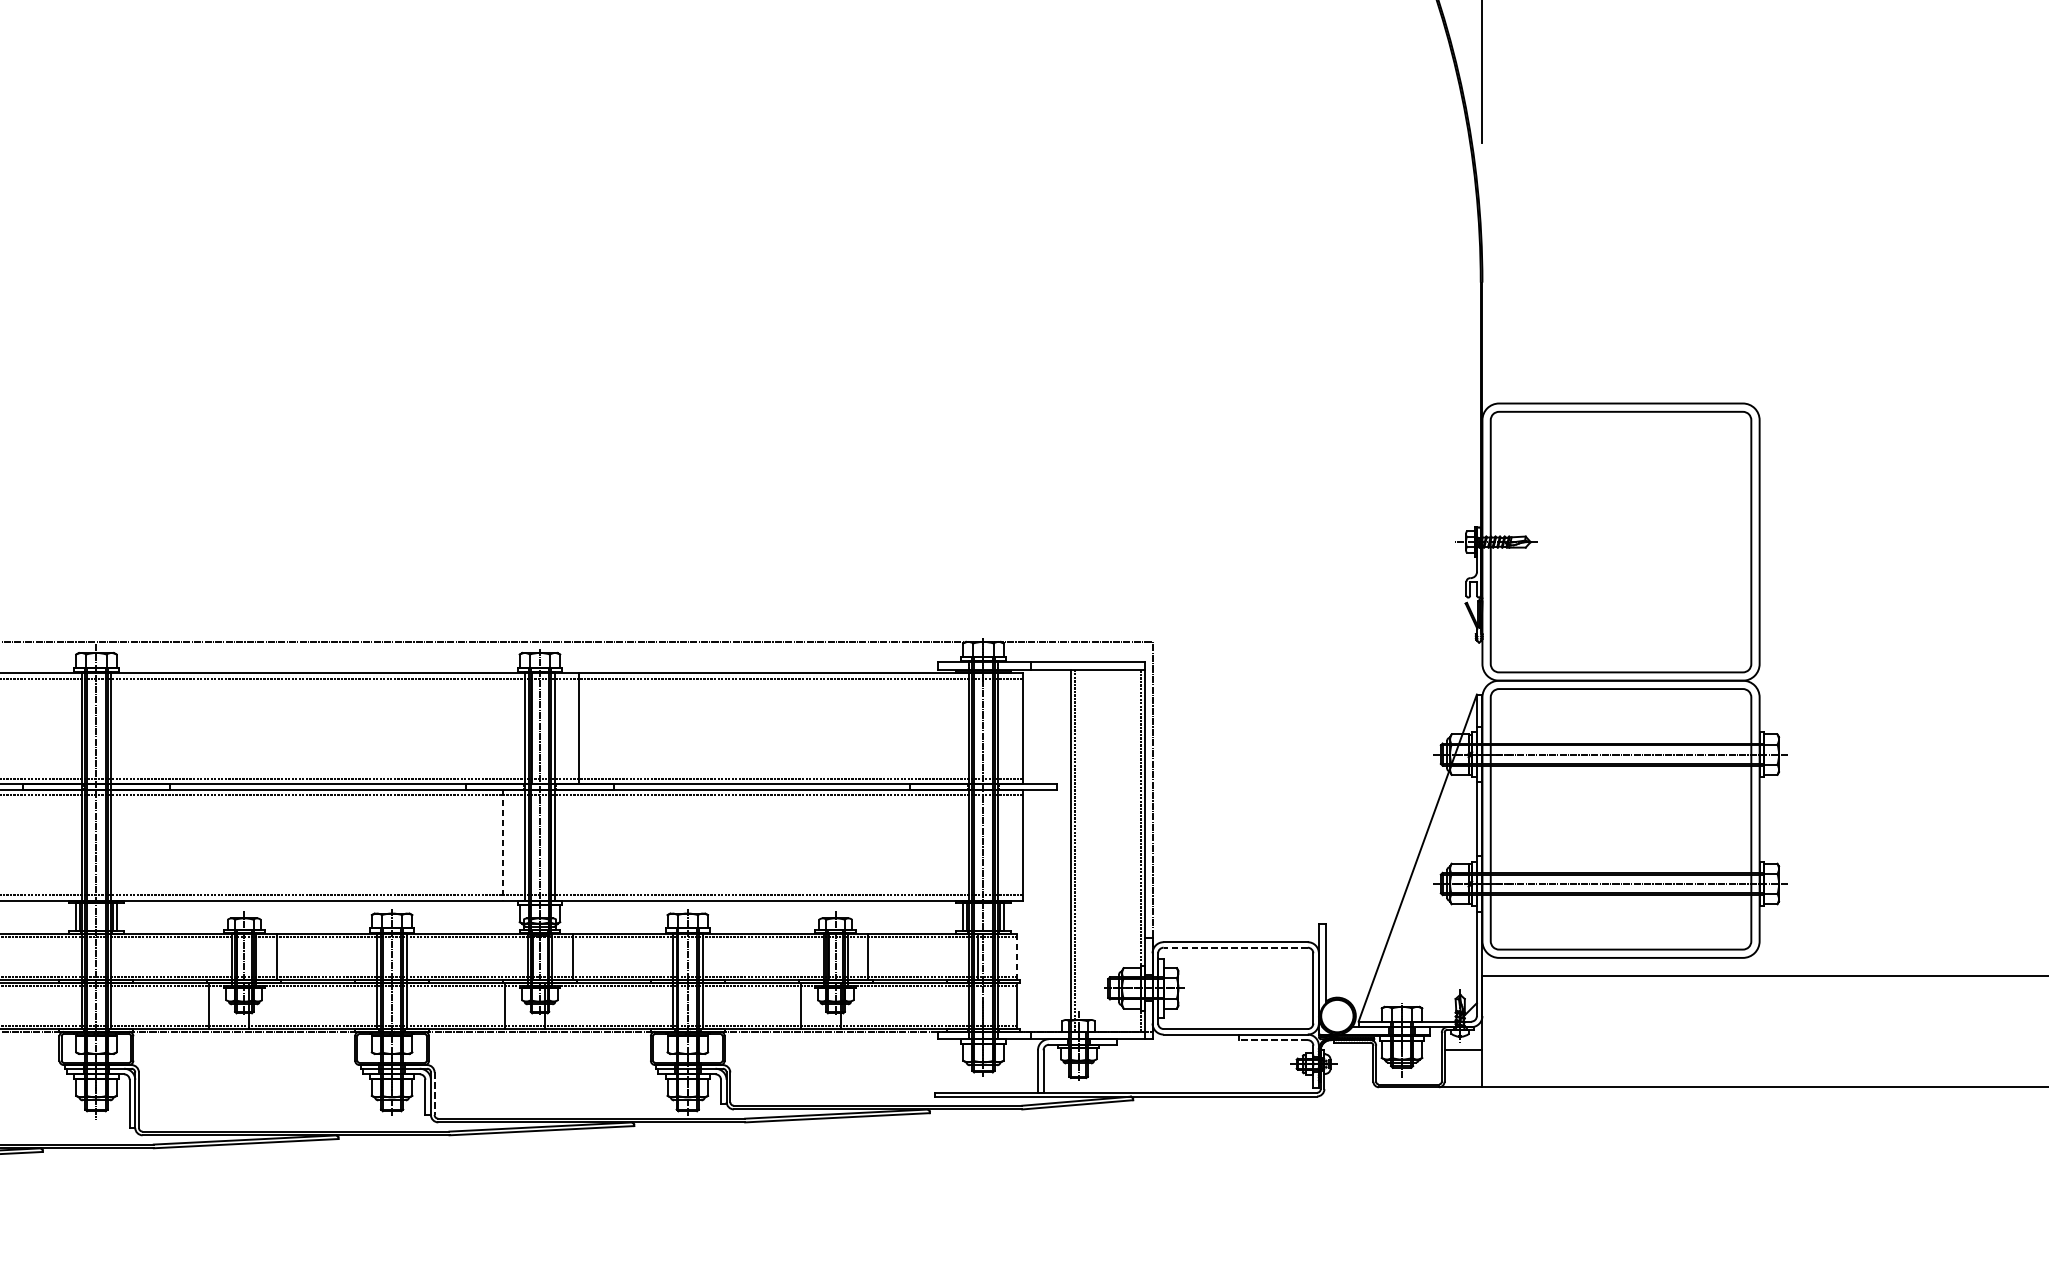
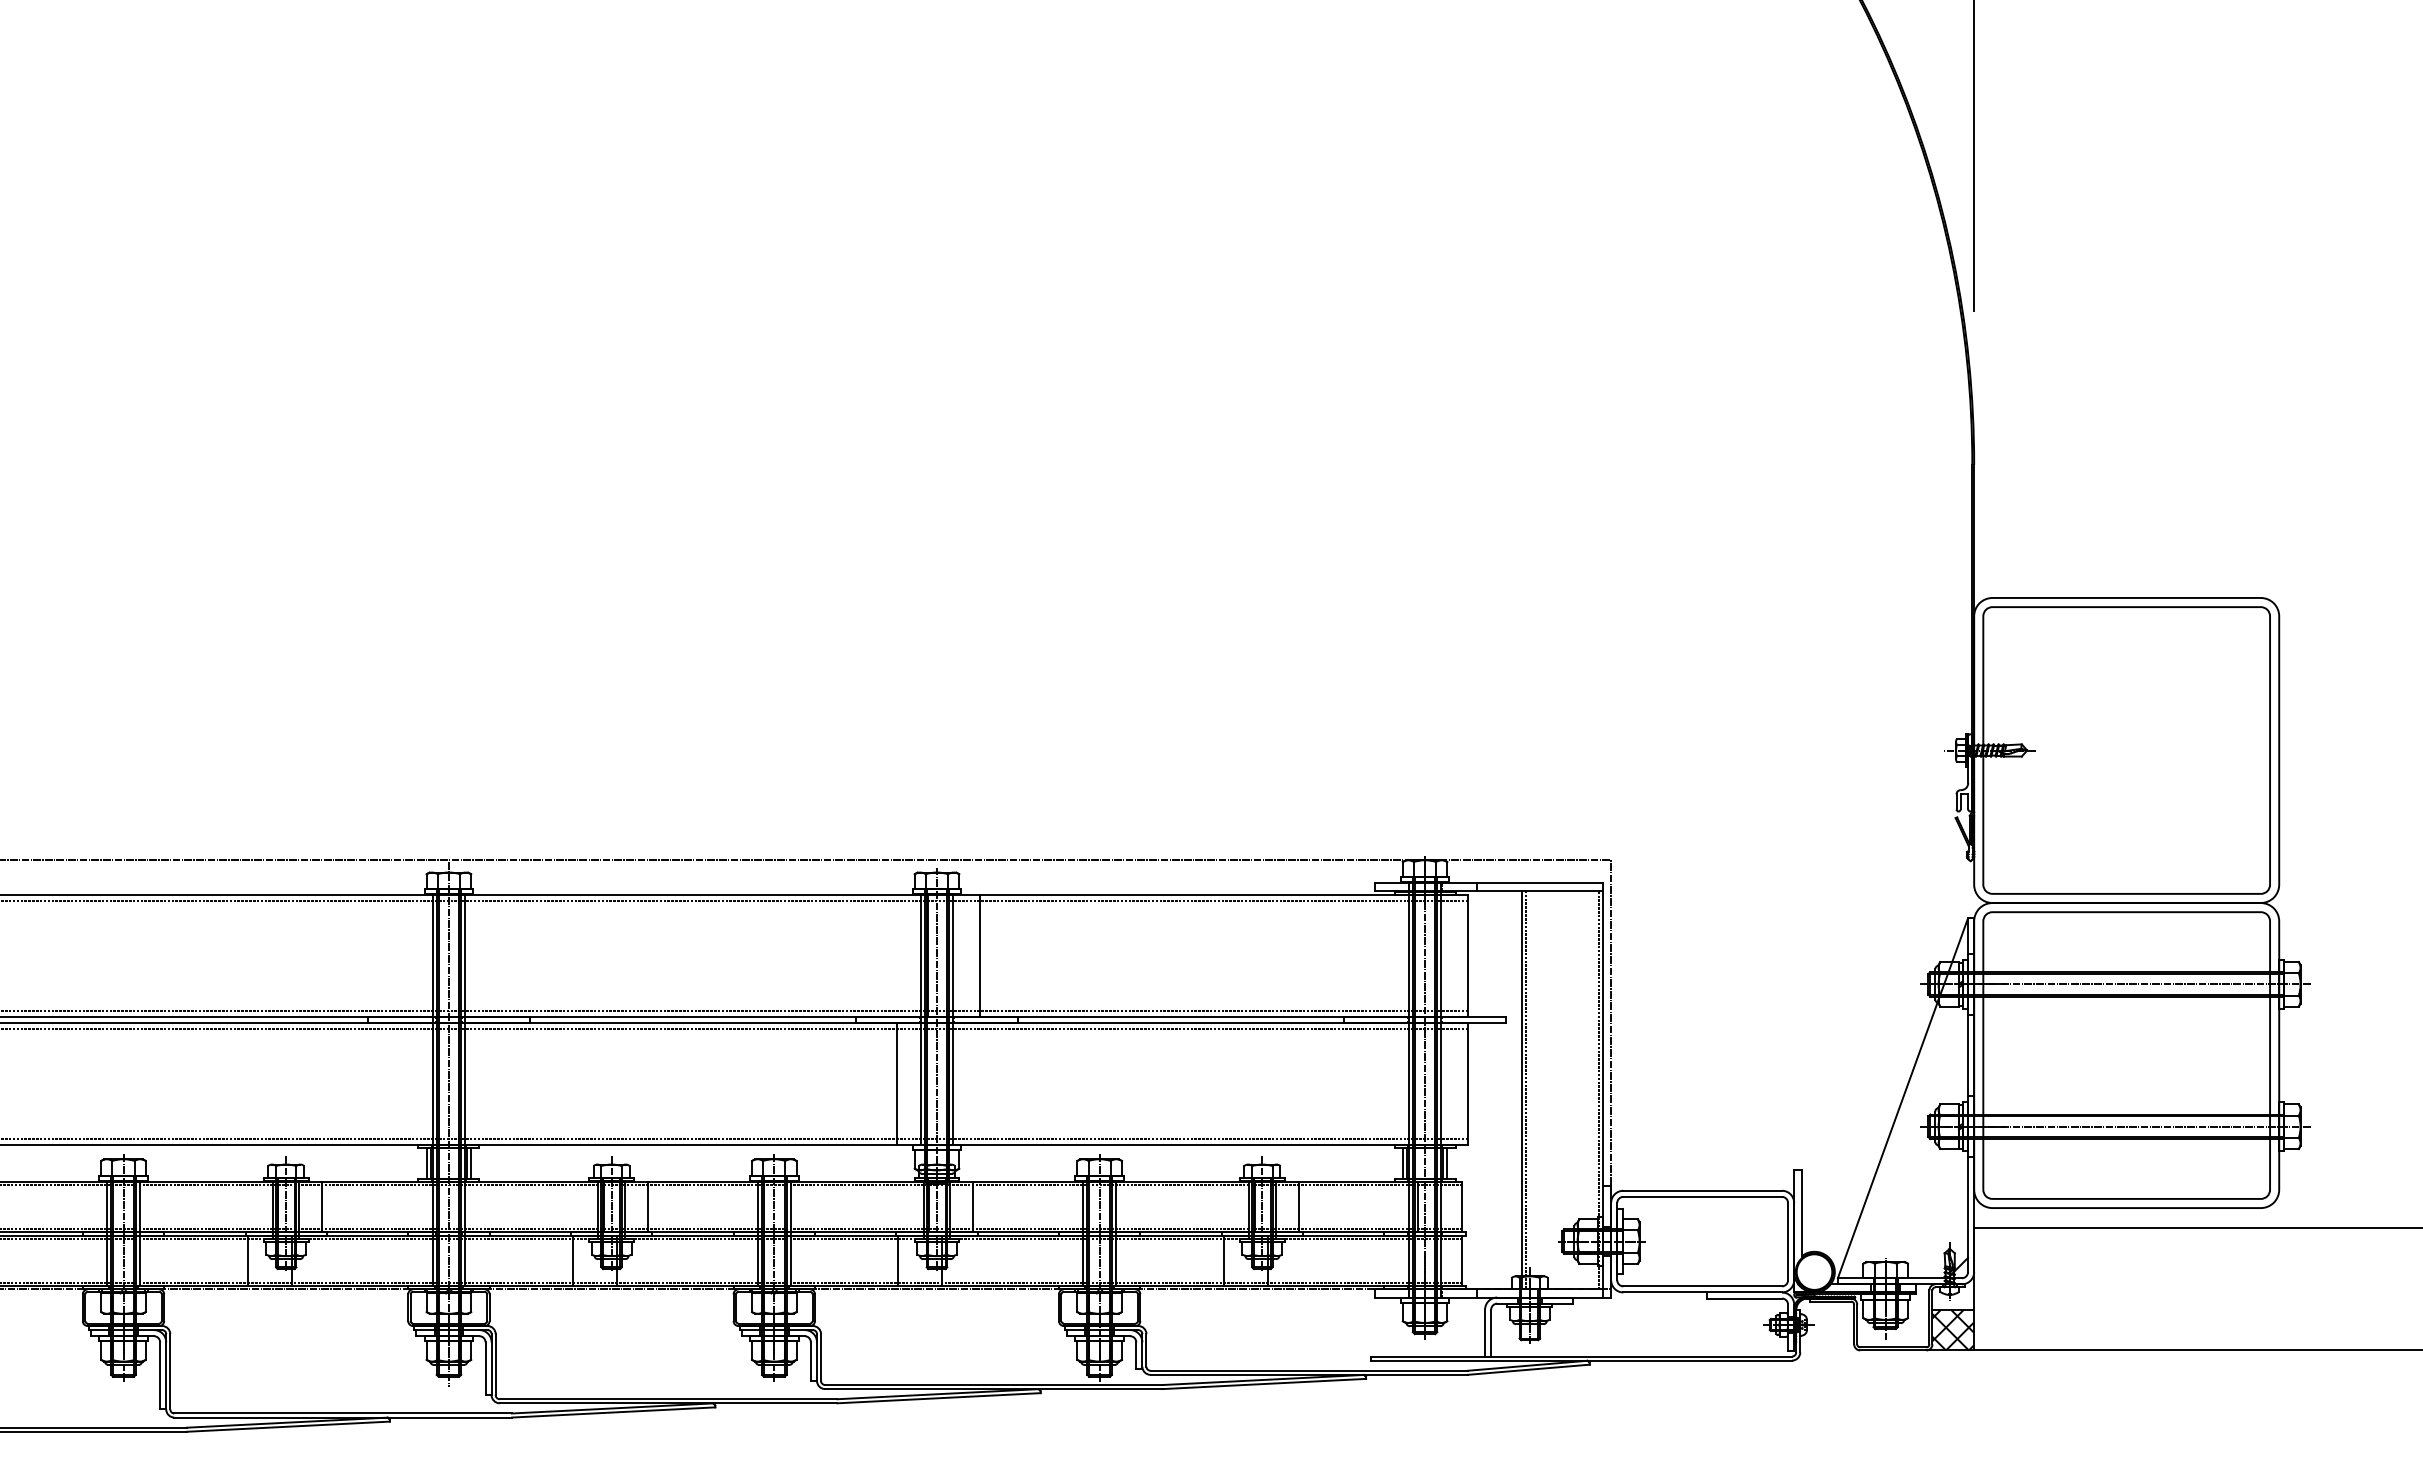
line: (503, 845) -> (896, 1084), dashed -> solid
line: (1235, 947) -> (1702, 1196), dashed -> solid
line: (1017, 956) -> (1462, 1206), dashed -> solid
line: (1273, 1040) -> (1744, 1298), dashed -> solid
hatch: (1463, 1068) -> (1953, 1329), added
line: (435, 1094) -> (821, 1358), dashed -> solid

